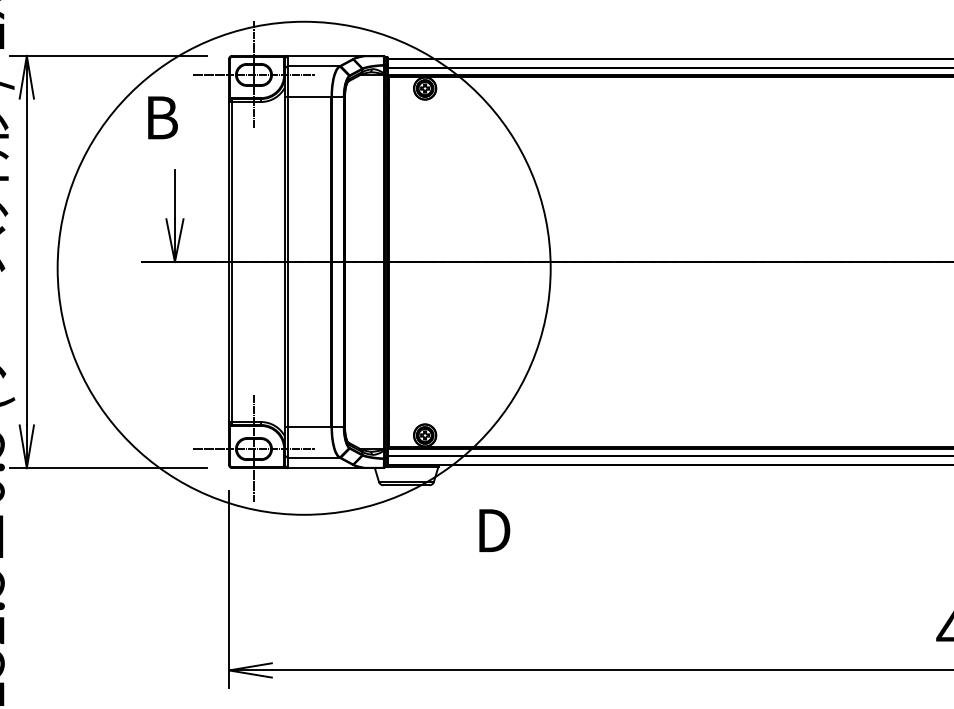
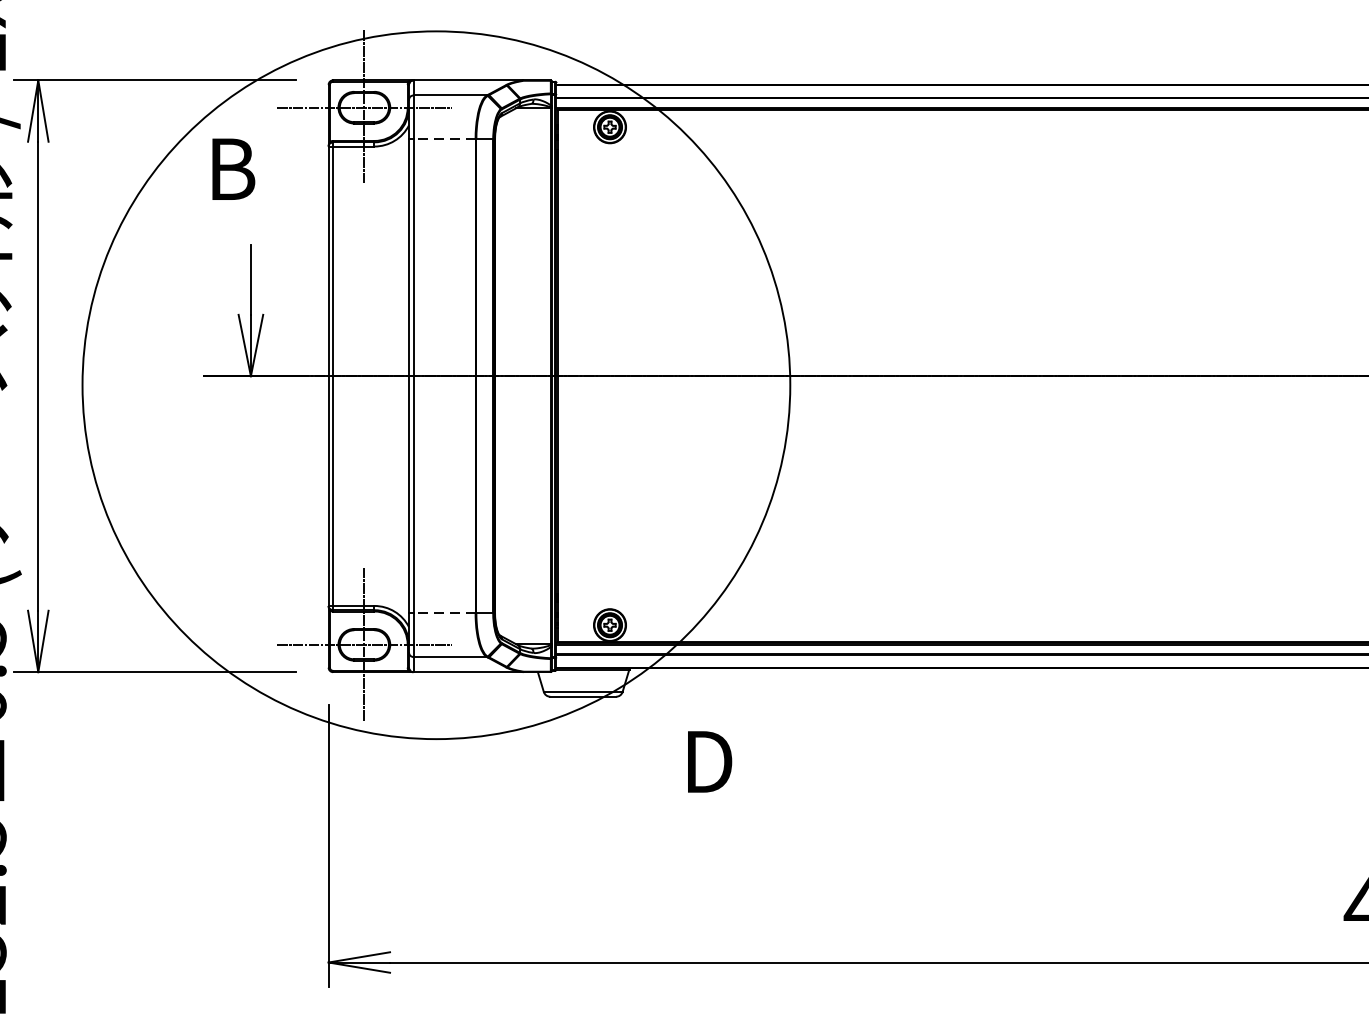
line: (309, 97) -> (444, 140), solid -> dashed
line: (309, 426) -> (444, 612), solid -> dashed

